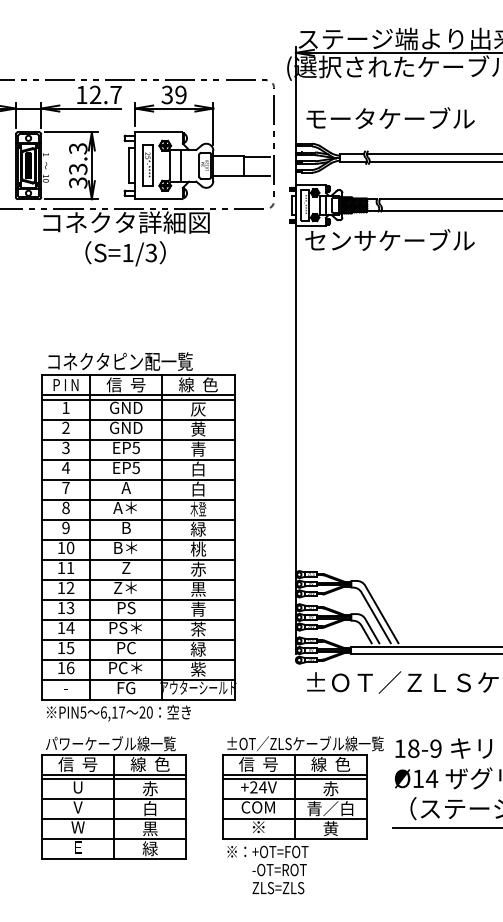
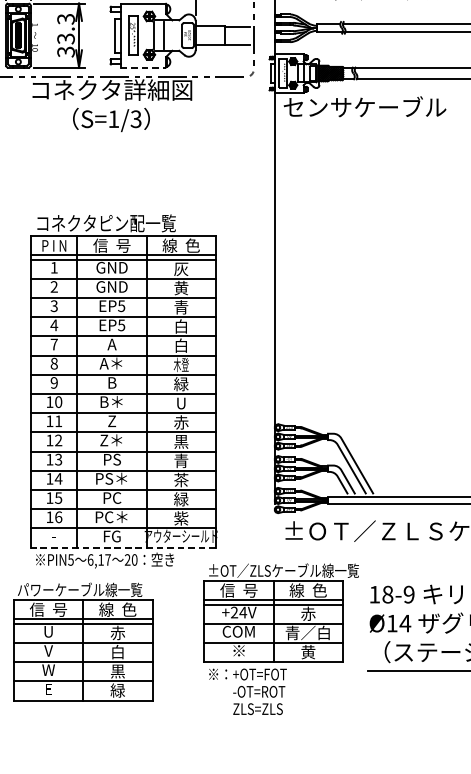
line: (159, 199) -> (143, 67), solid -> dashed
text: (198, 548) -> (181, 402), 桃 -> U
line: (137, 699) -> (122, 547), solid -> dashed
part: (113, 797) -> (82, 641), moved
part: (302, 815) -> (281, 639), moved

